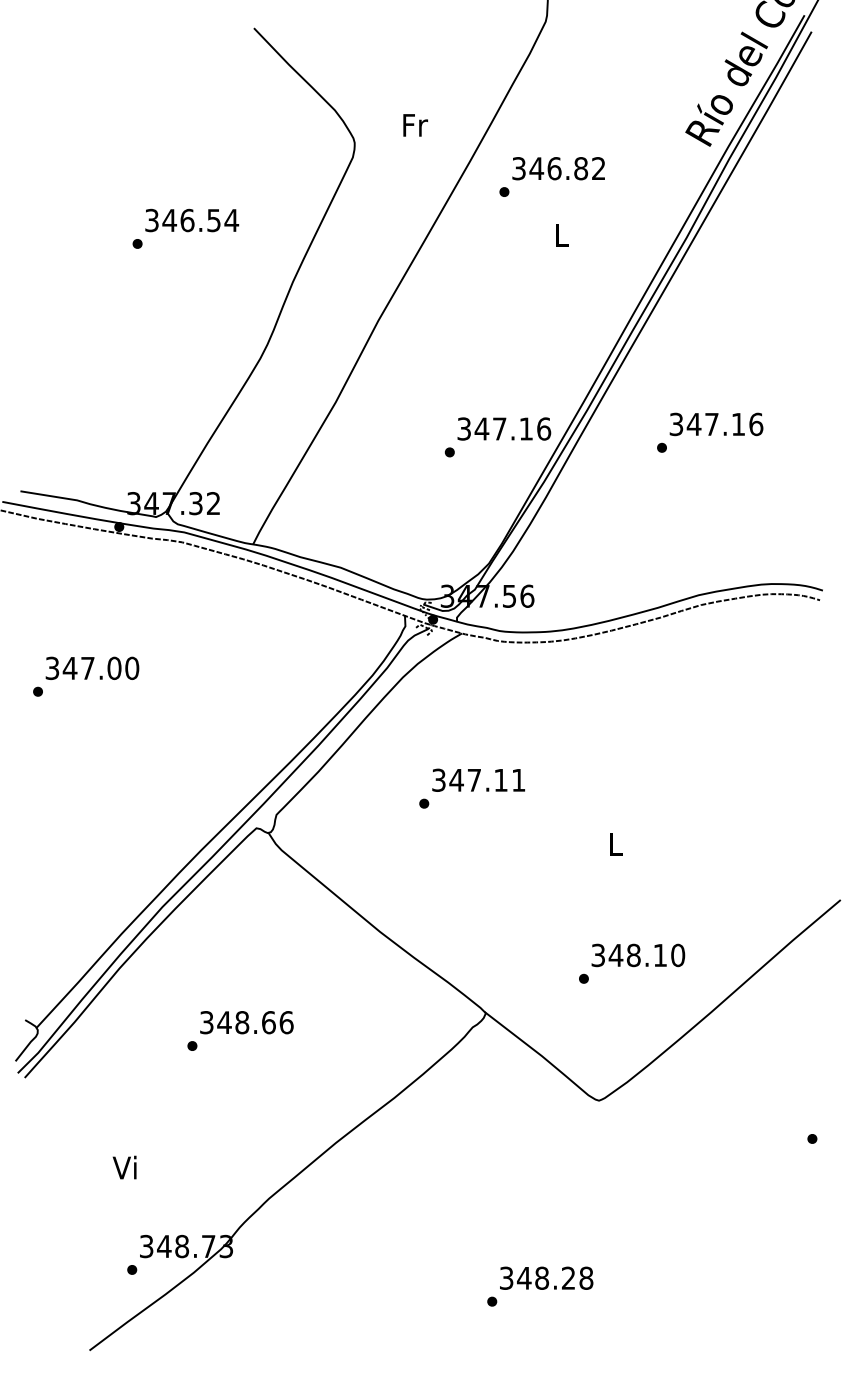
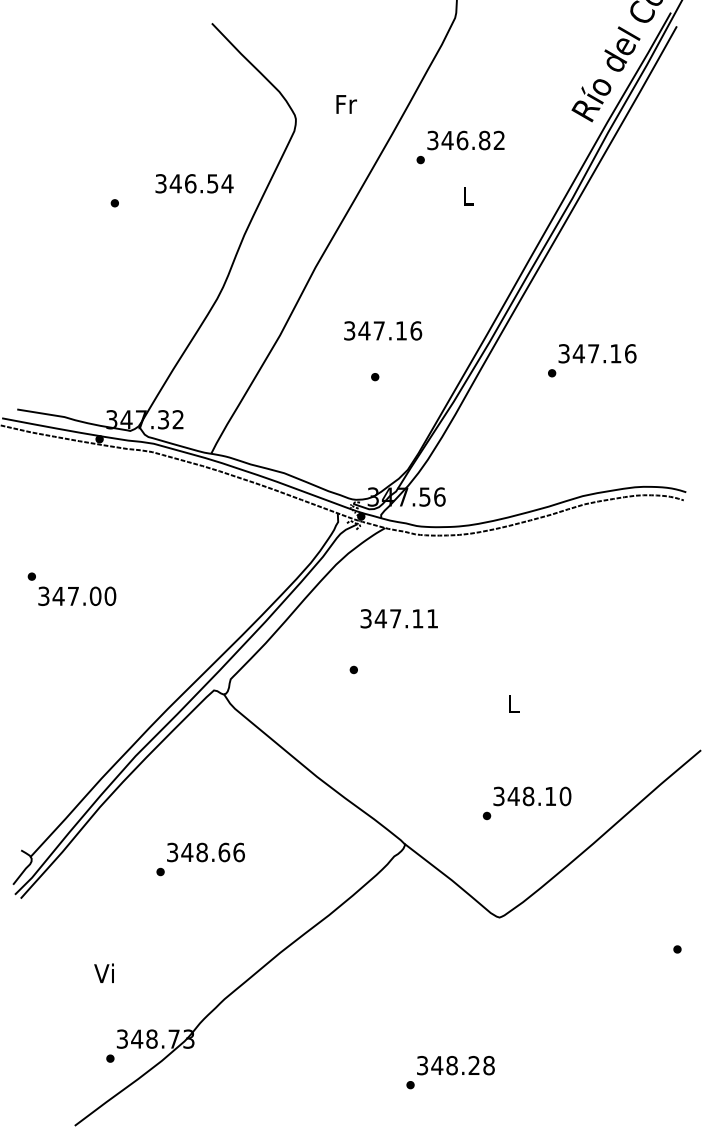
text: (192, 220) -> (194, 183), moved
text: (504, 428) -> (383, 330), moved
text: (92, 667) -> (77, 595), moved
text: (478, 779) -> (399, 618), moved

